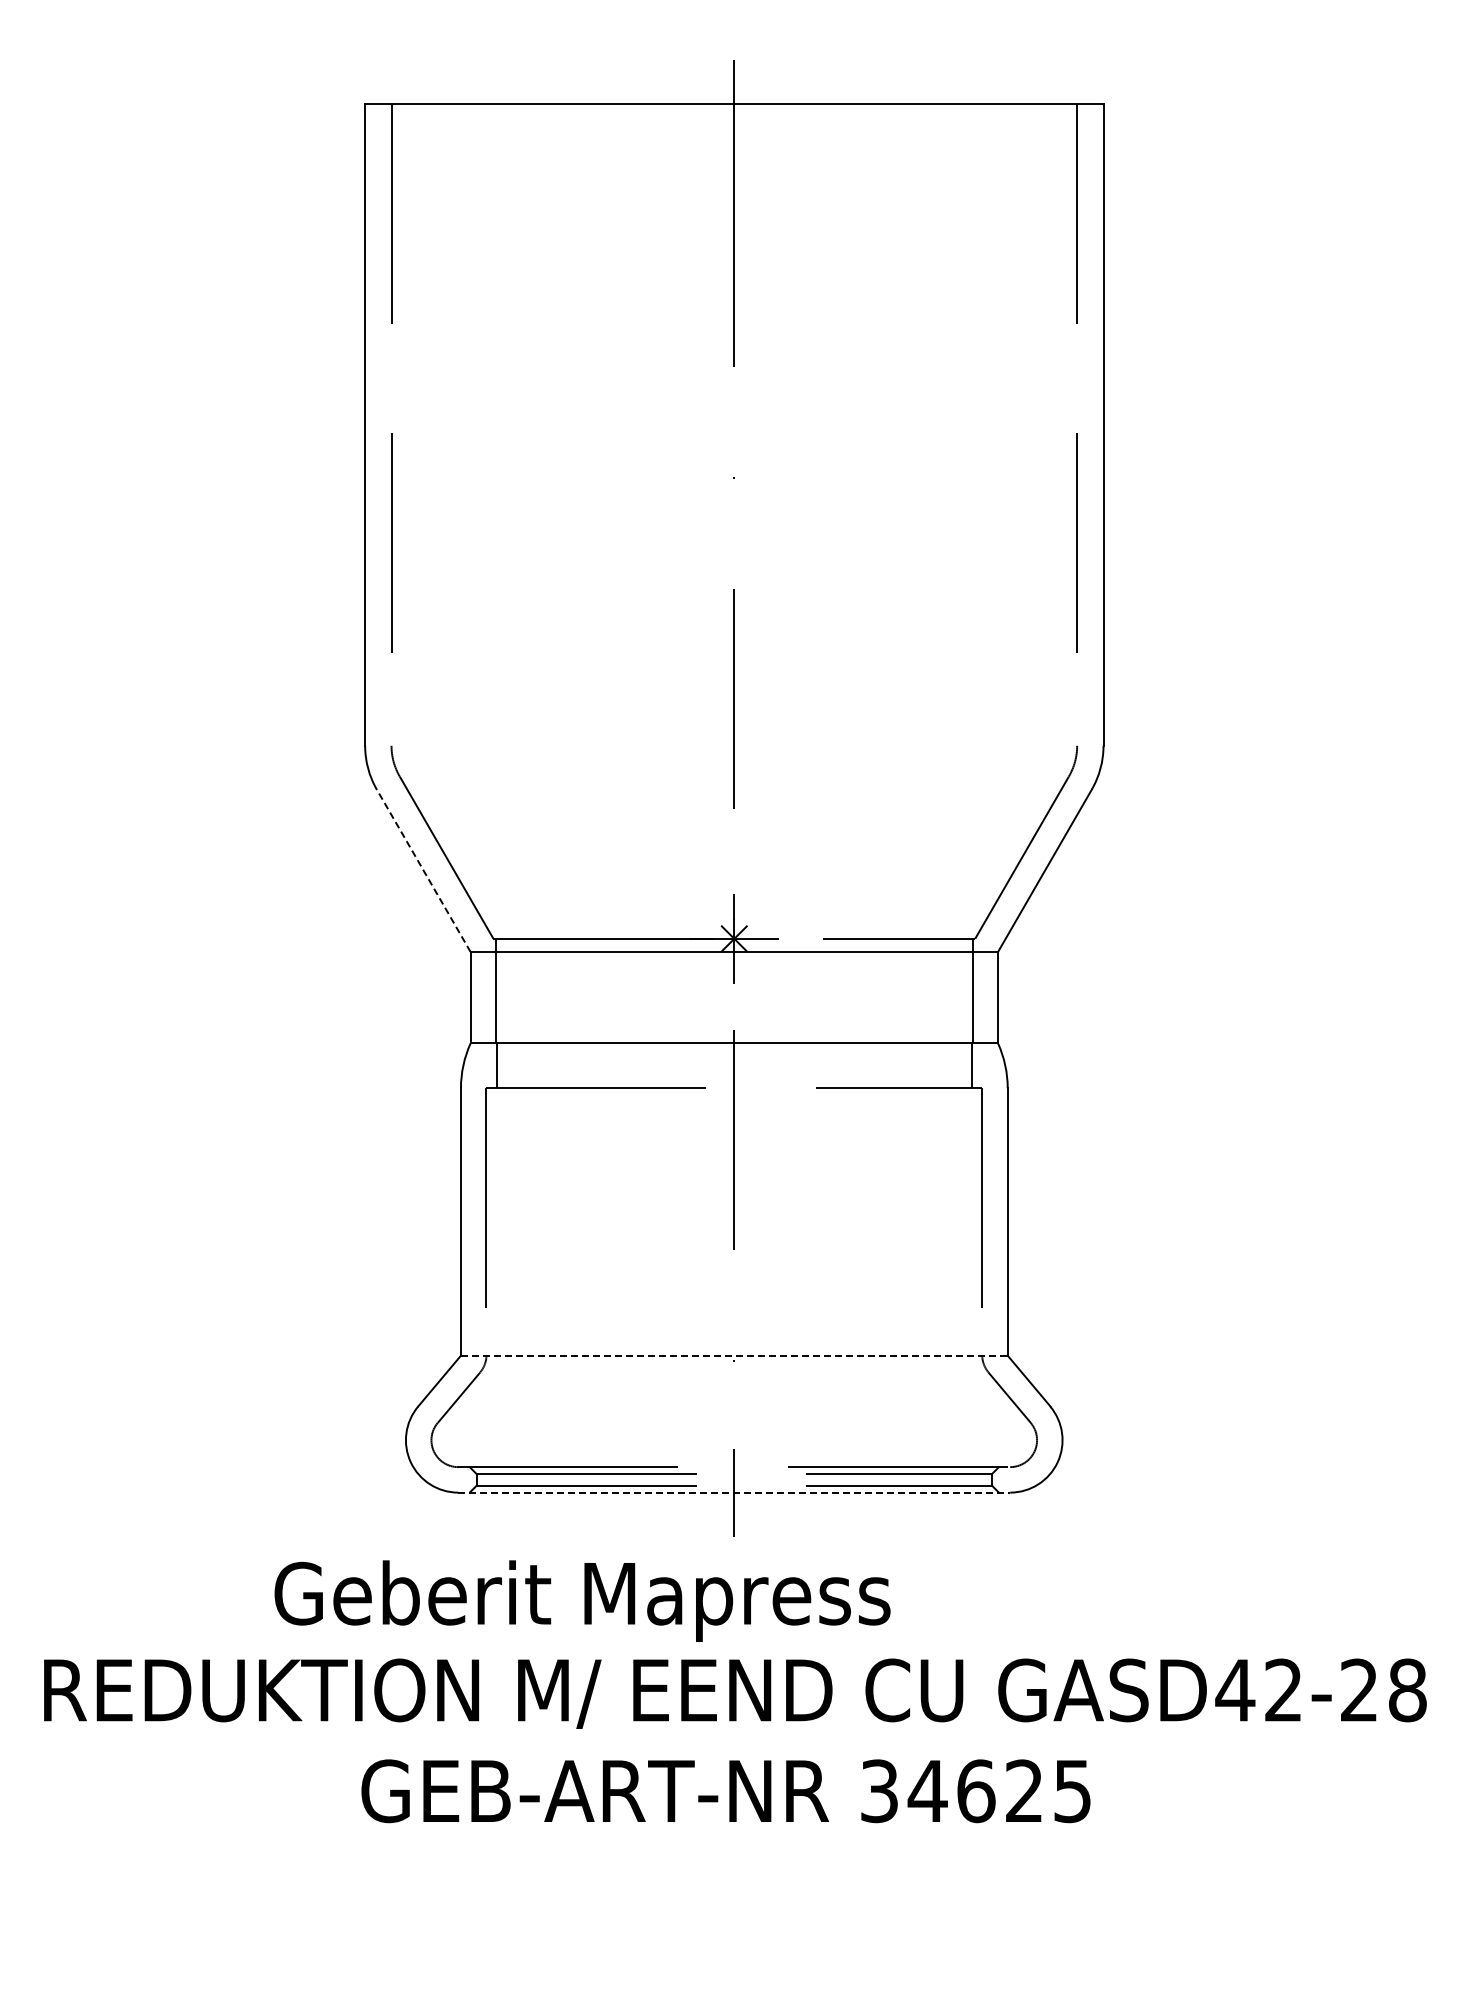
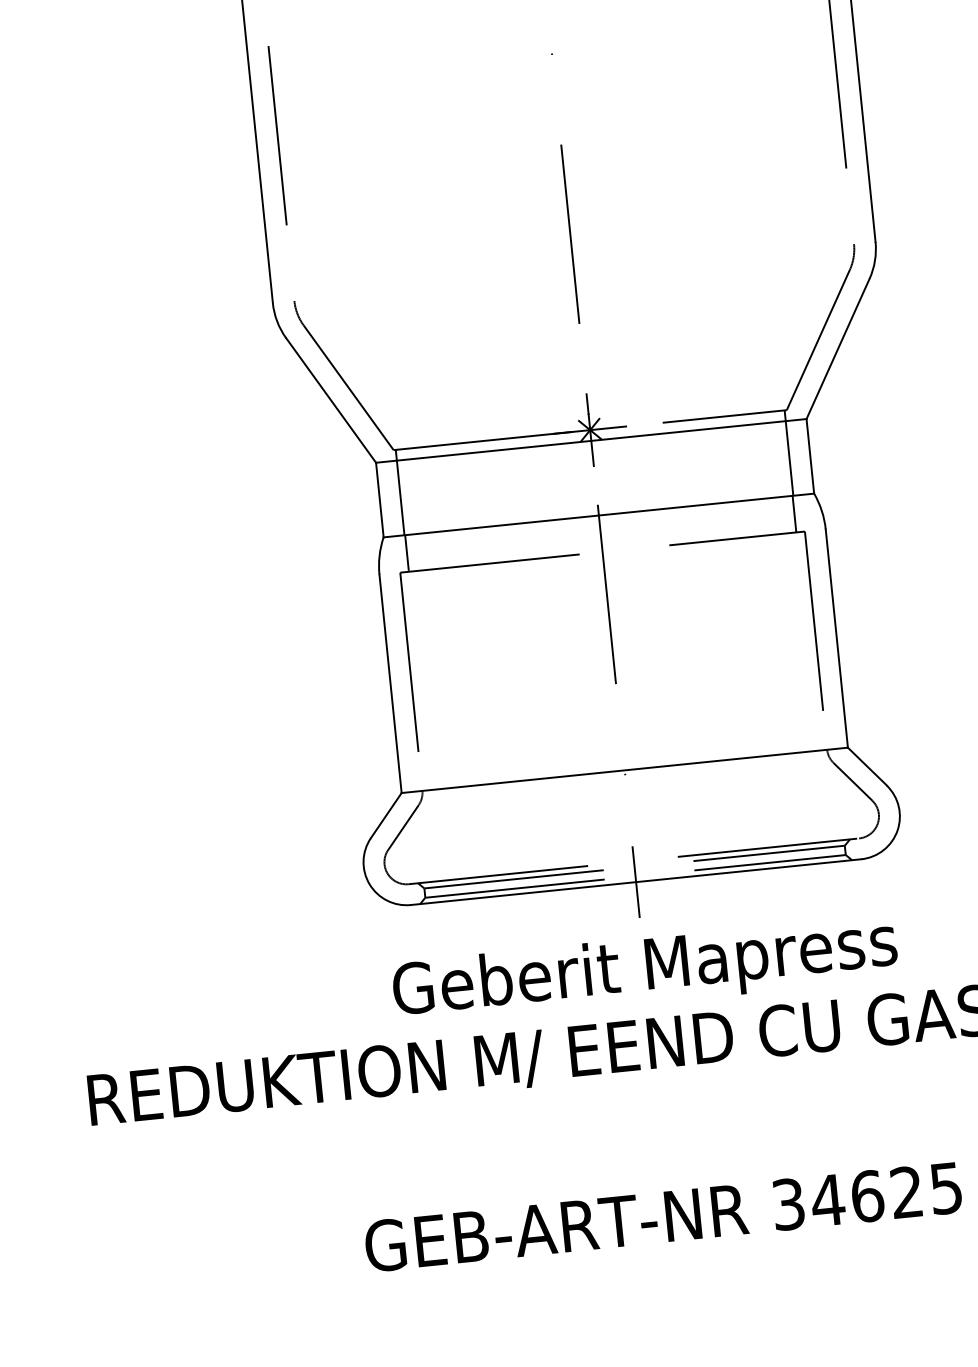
line: (423, 870) -> (330, 400), dashed -> solid
line: (734, 1355) -> (624, 770), dashed -> solid
line: (734, 1492) -> (636, 882), dashed -> solid
text: (582, 1600) -> (645, 970), moved
text: (725, 1791) -> (662, 1217), moved

